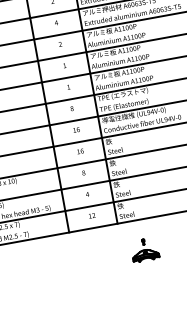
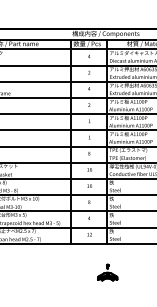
part: (144, 249) -> (107, 272), moved

